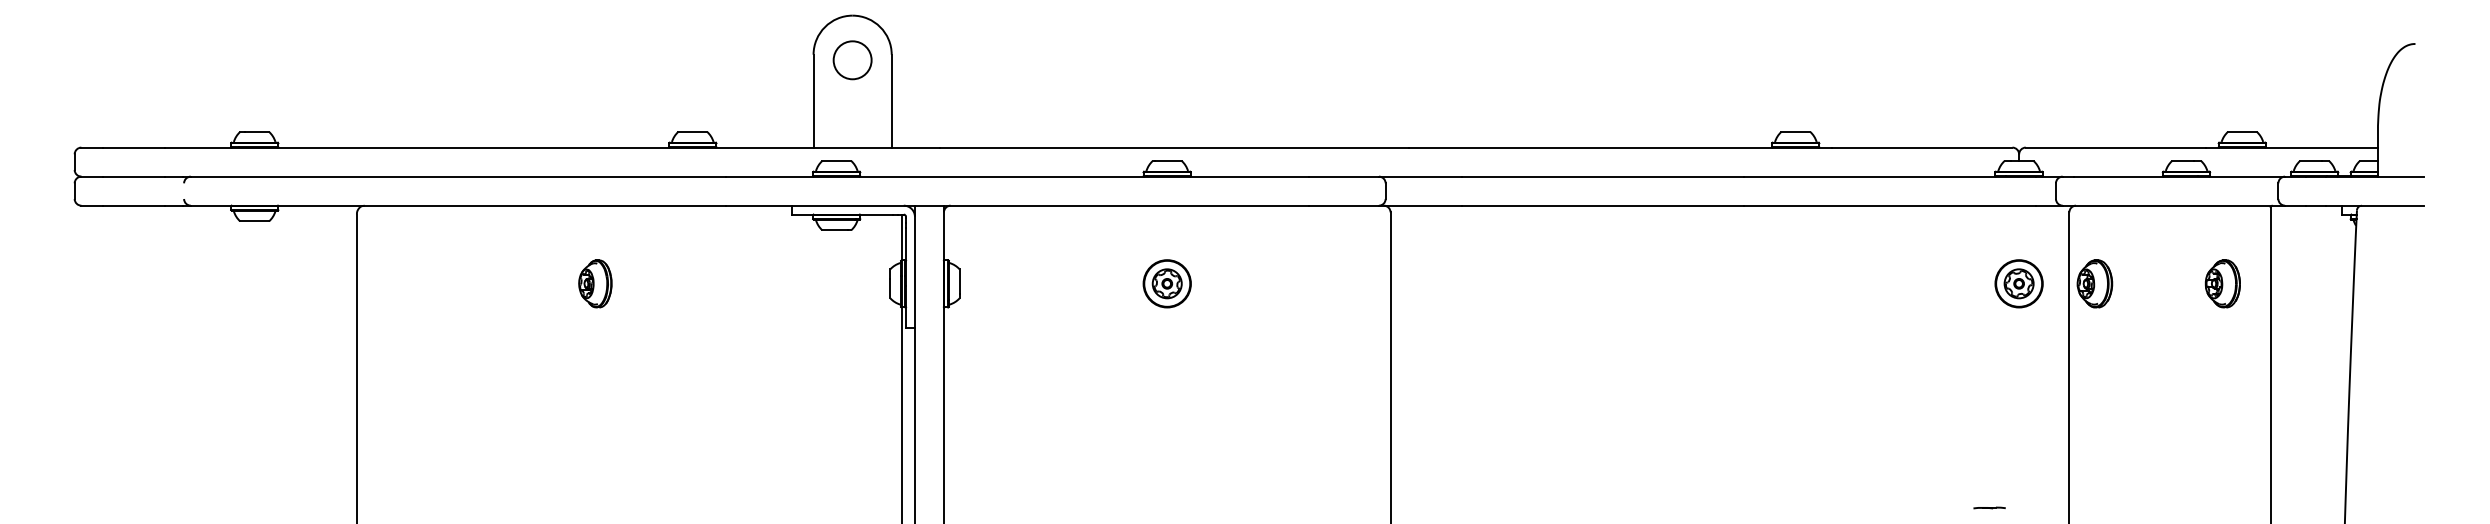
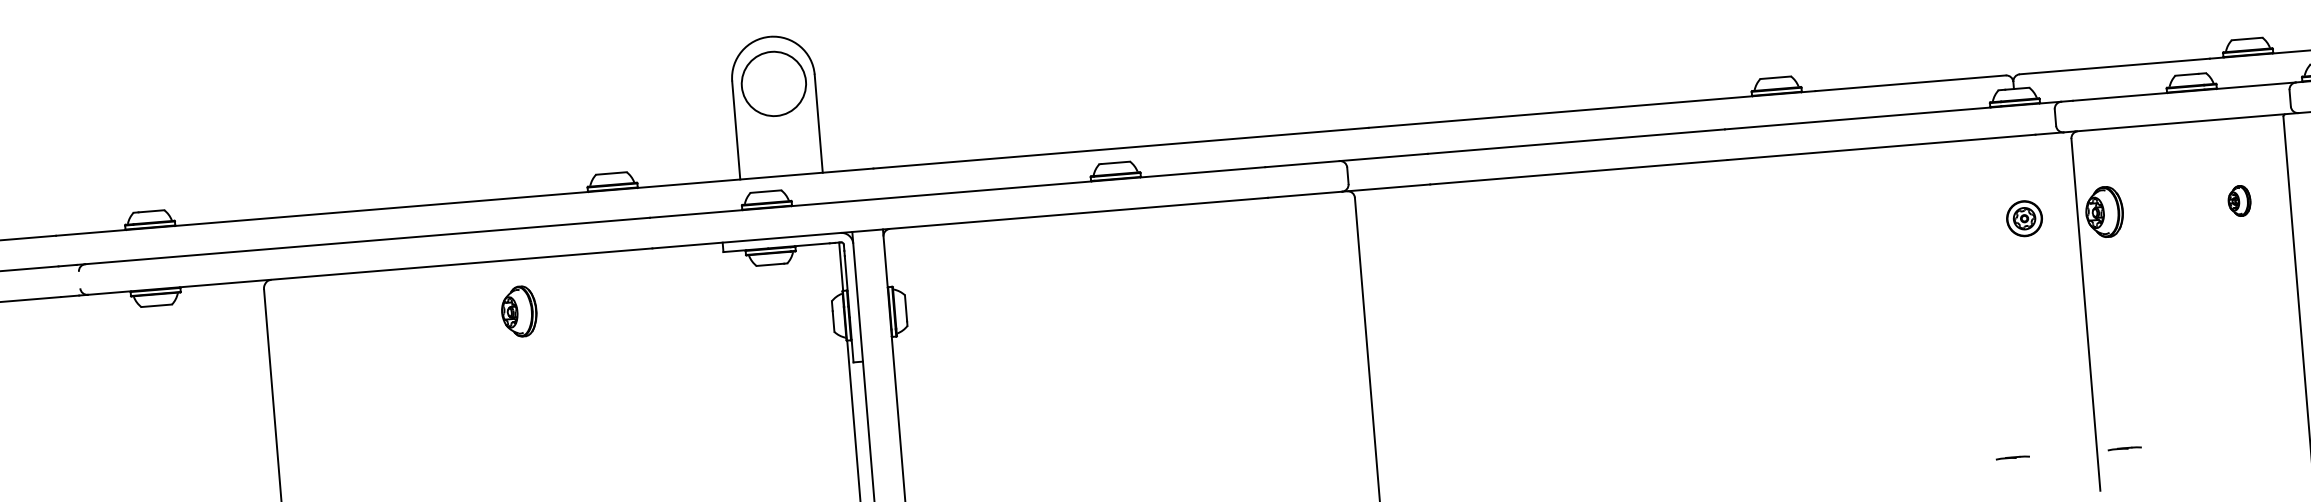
circle: (852, 60) -> (773, 84), size x1.6
part: (595, 283) -> (519, 311), moved
part: (1166, 283) -> (1124, 292), removed
part: (2018, 283) -> (2023, 218), size x0.7
part: (2222, 283) -> (2239, 200), size x0.6
line: (2095, 507) -> (2124, 448), added

